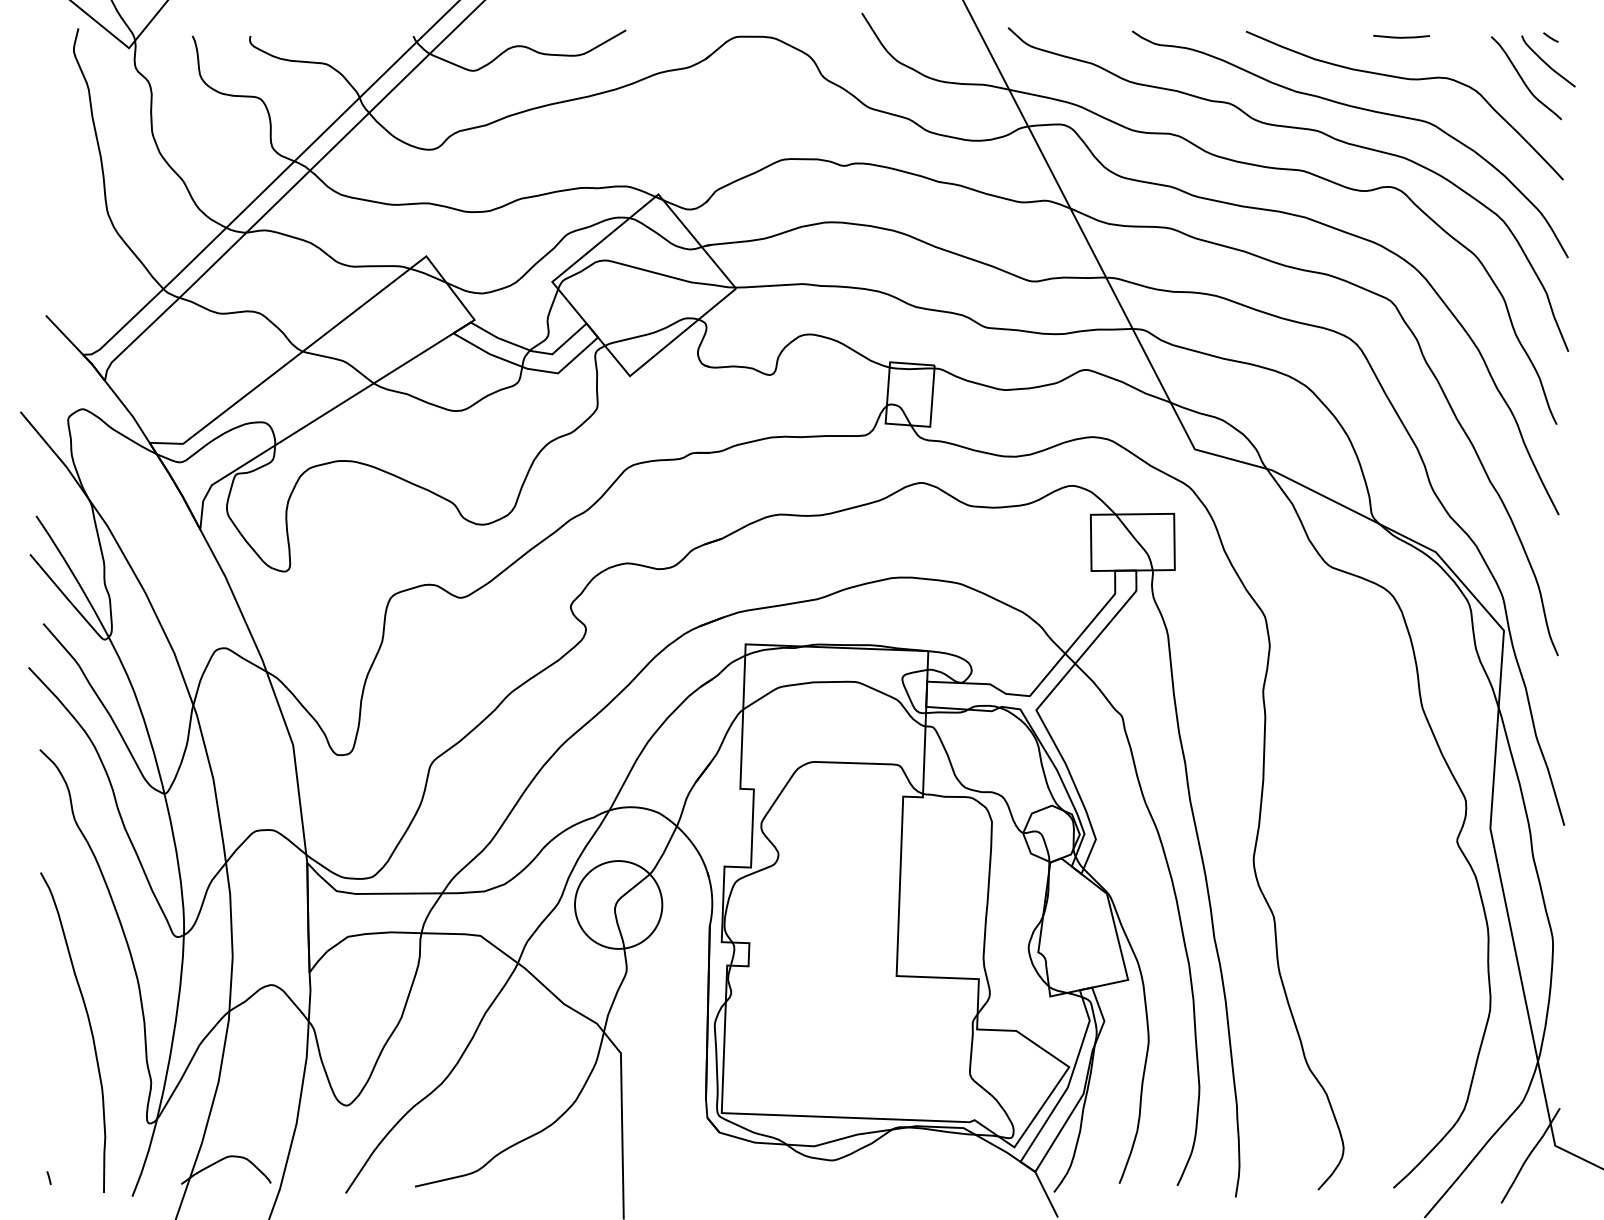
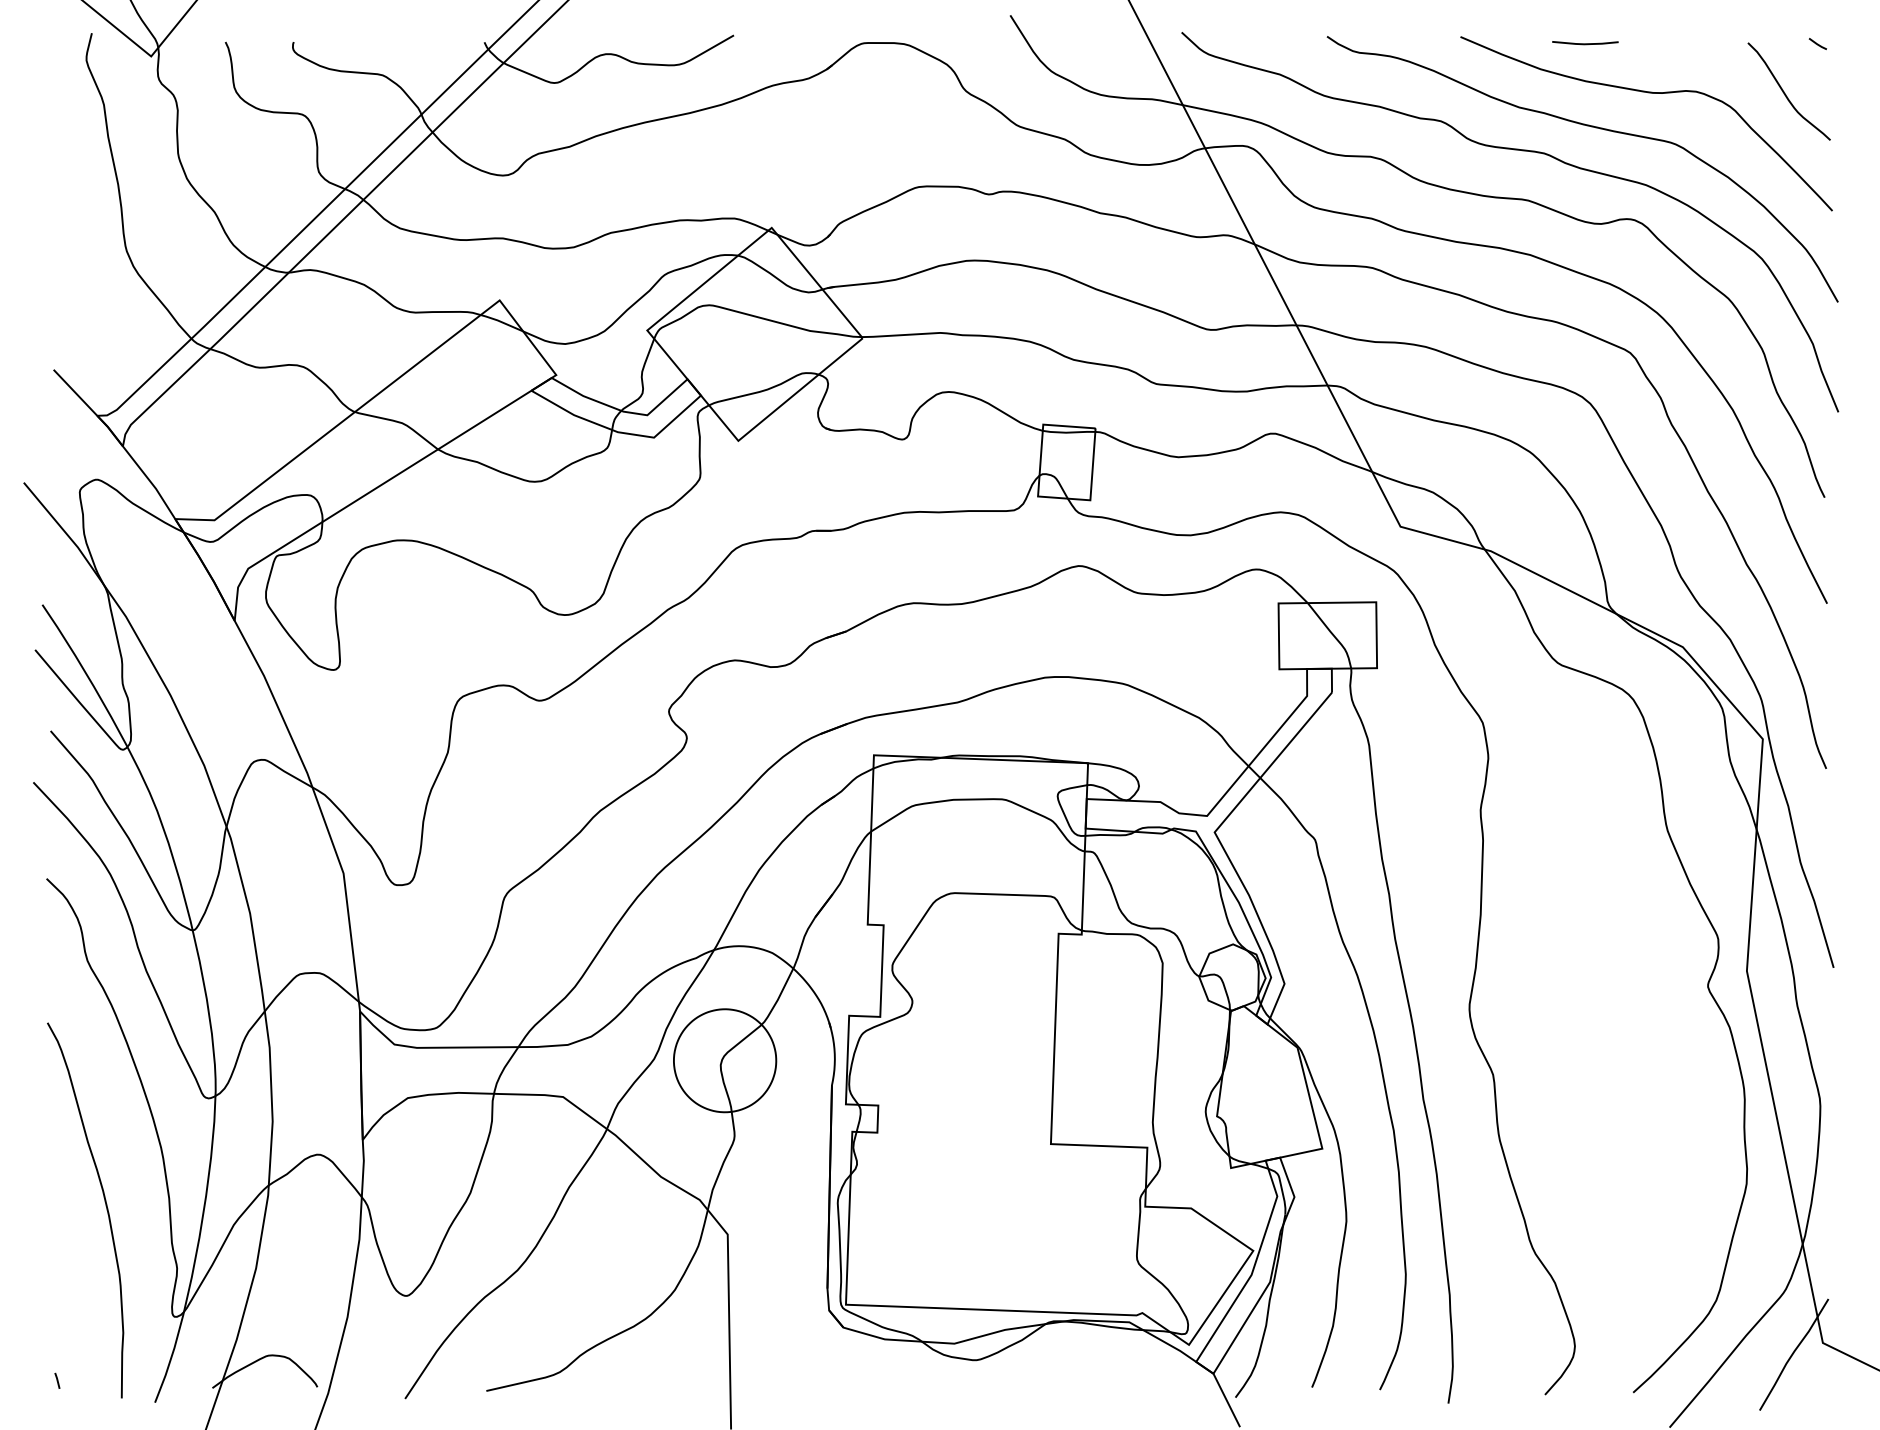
line: (1401, 36) -> (1585, 42), moved
curve: (1546, 62) -> (1812, 73), removed

